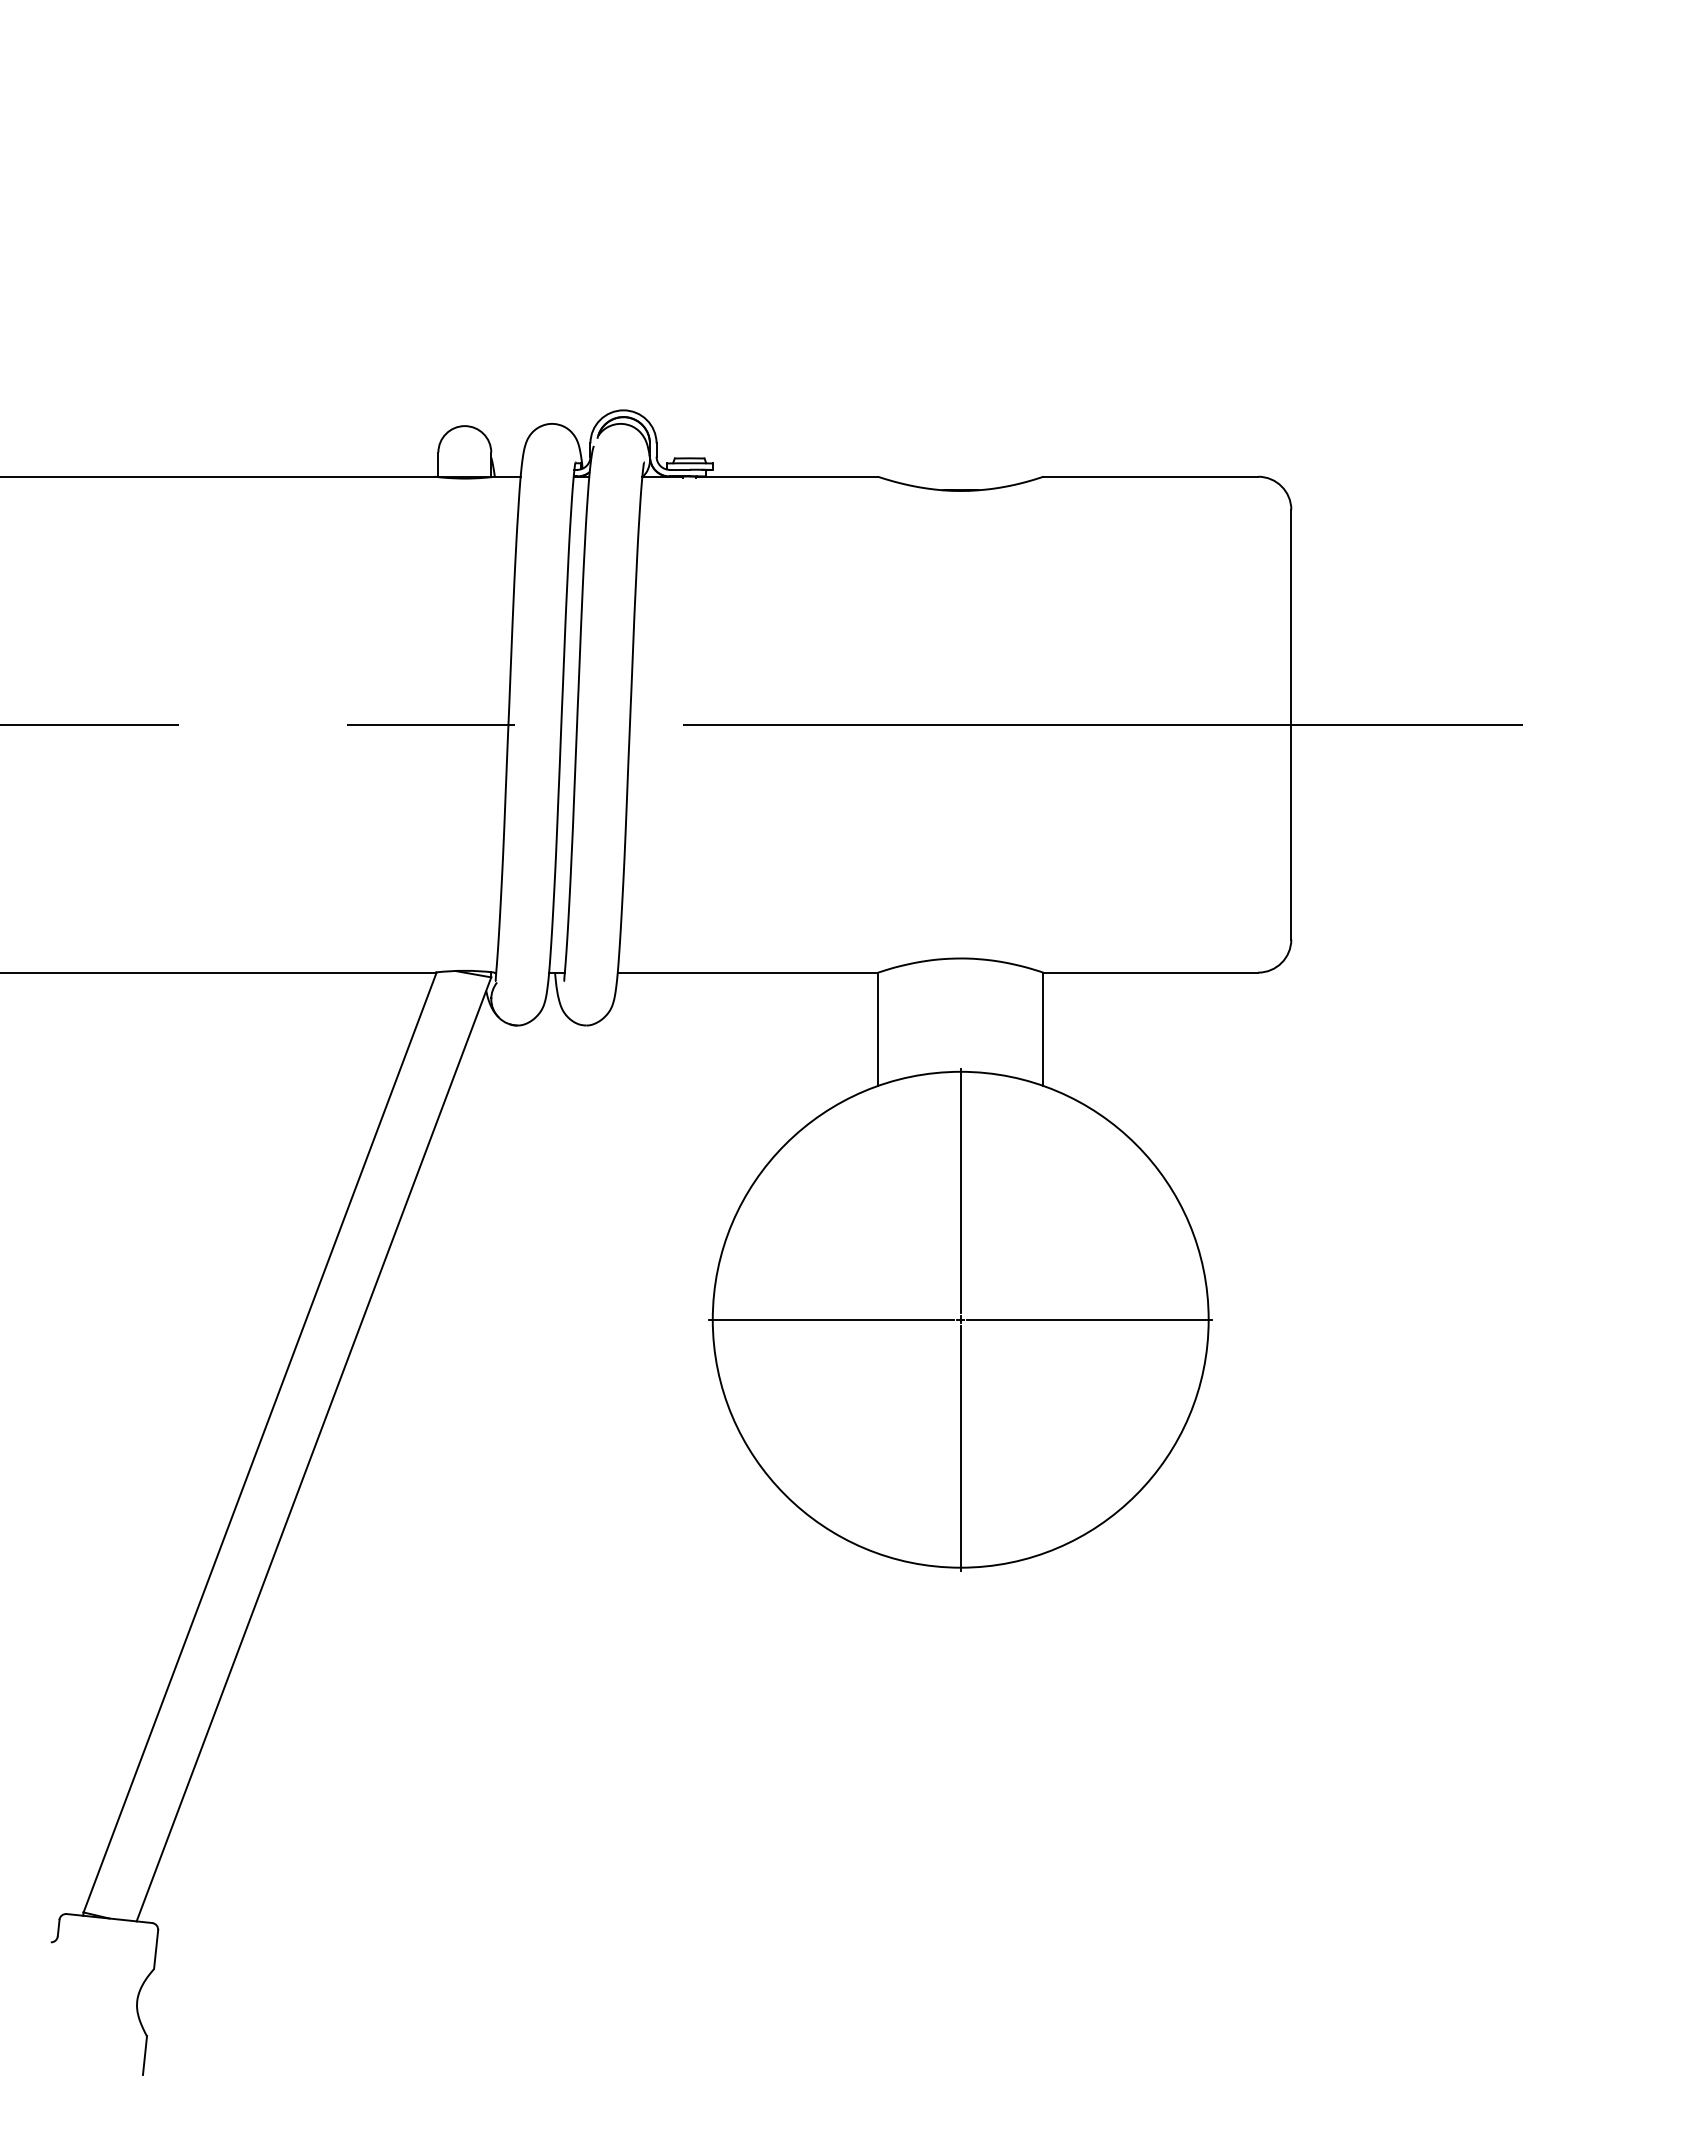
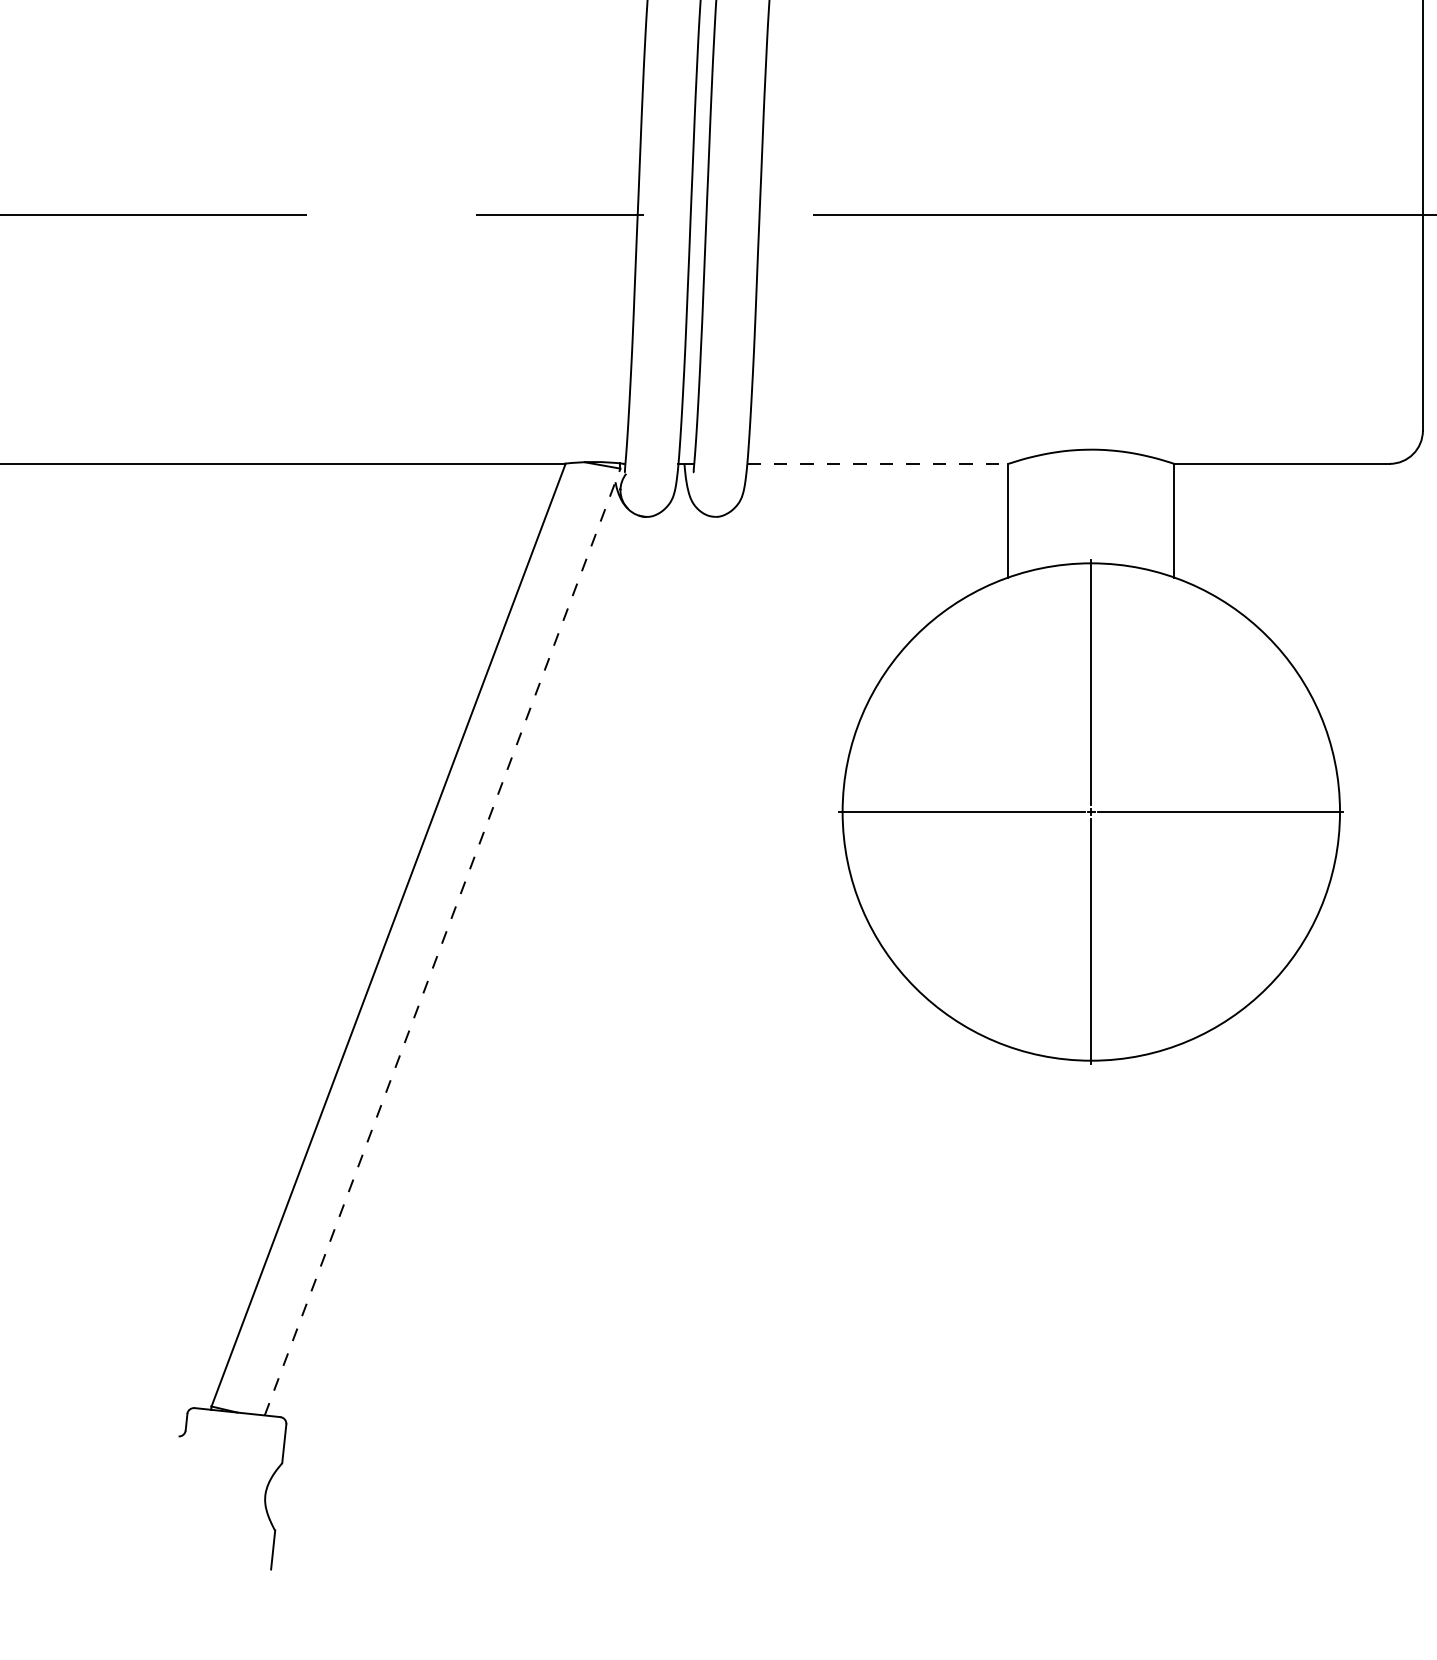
line: (748, 972) -> (878, 463), solid -> dashed
line: (314, 1448) -> (443, 941), solid -> dashed

